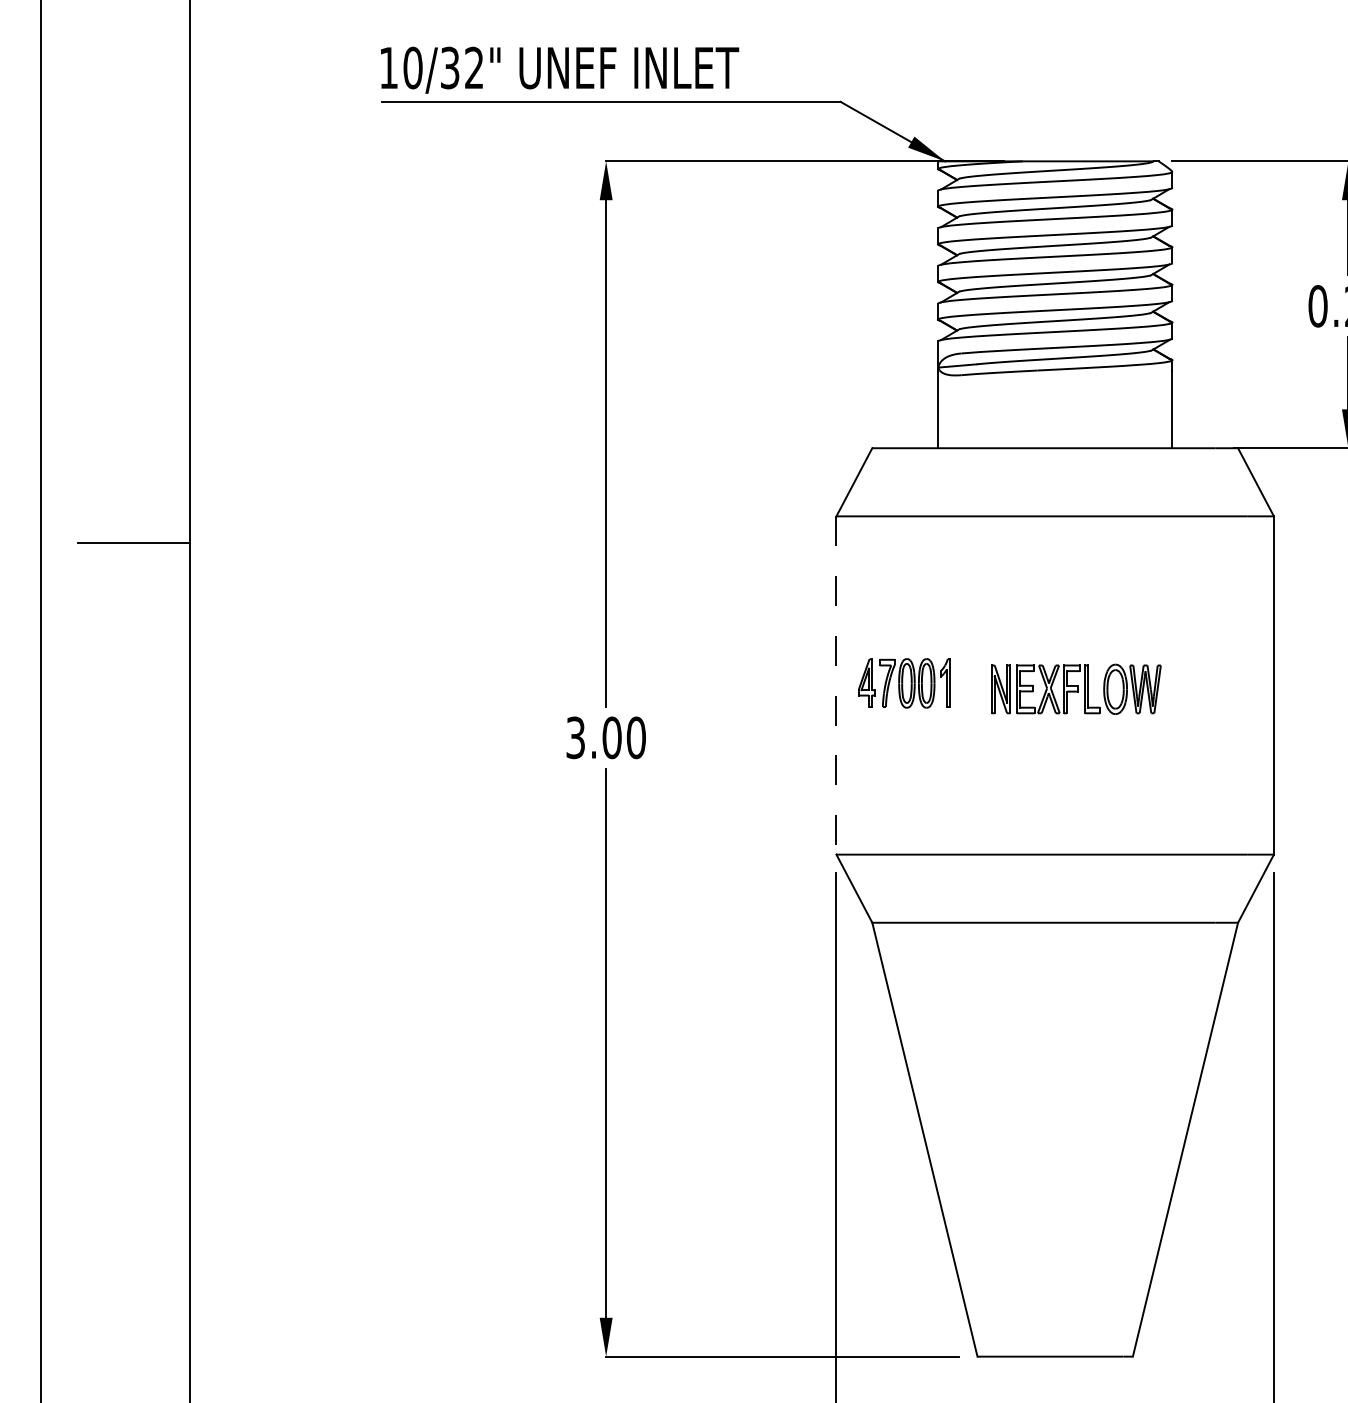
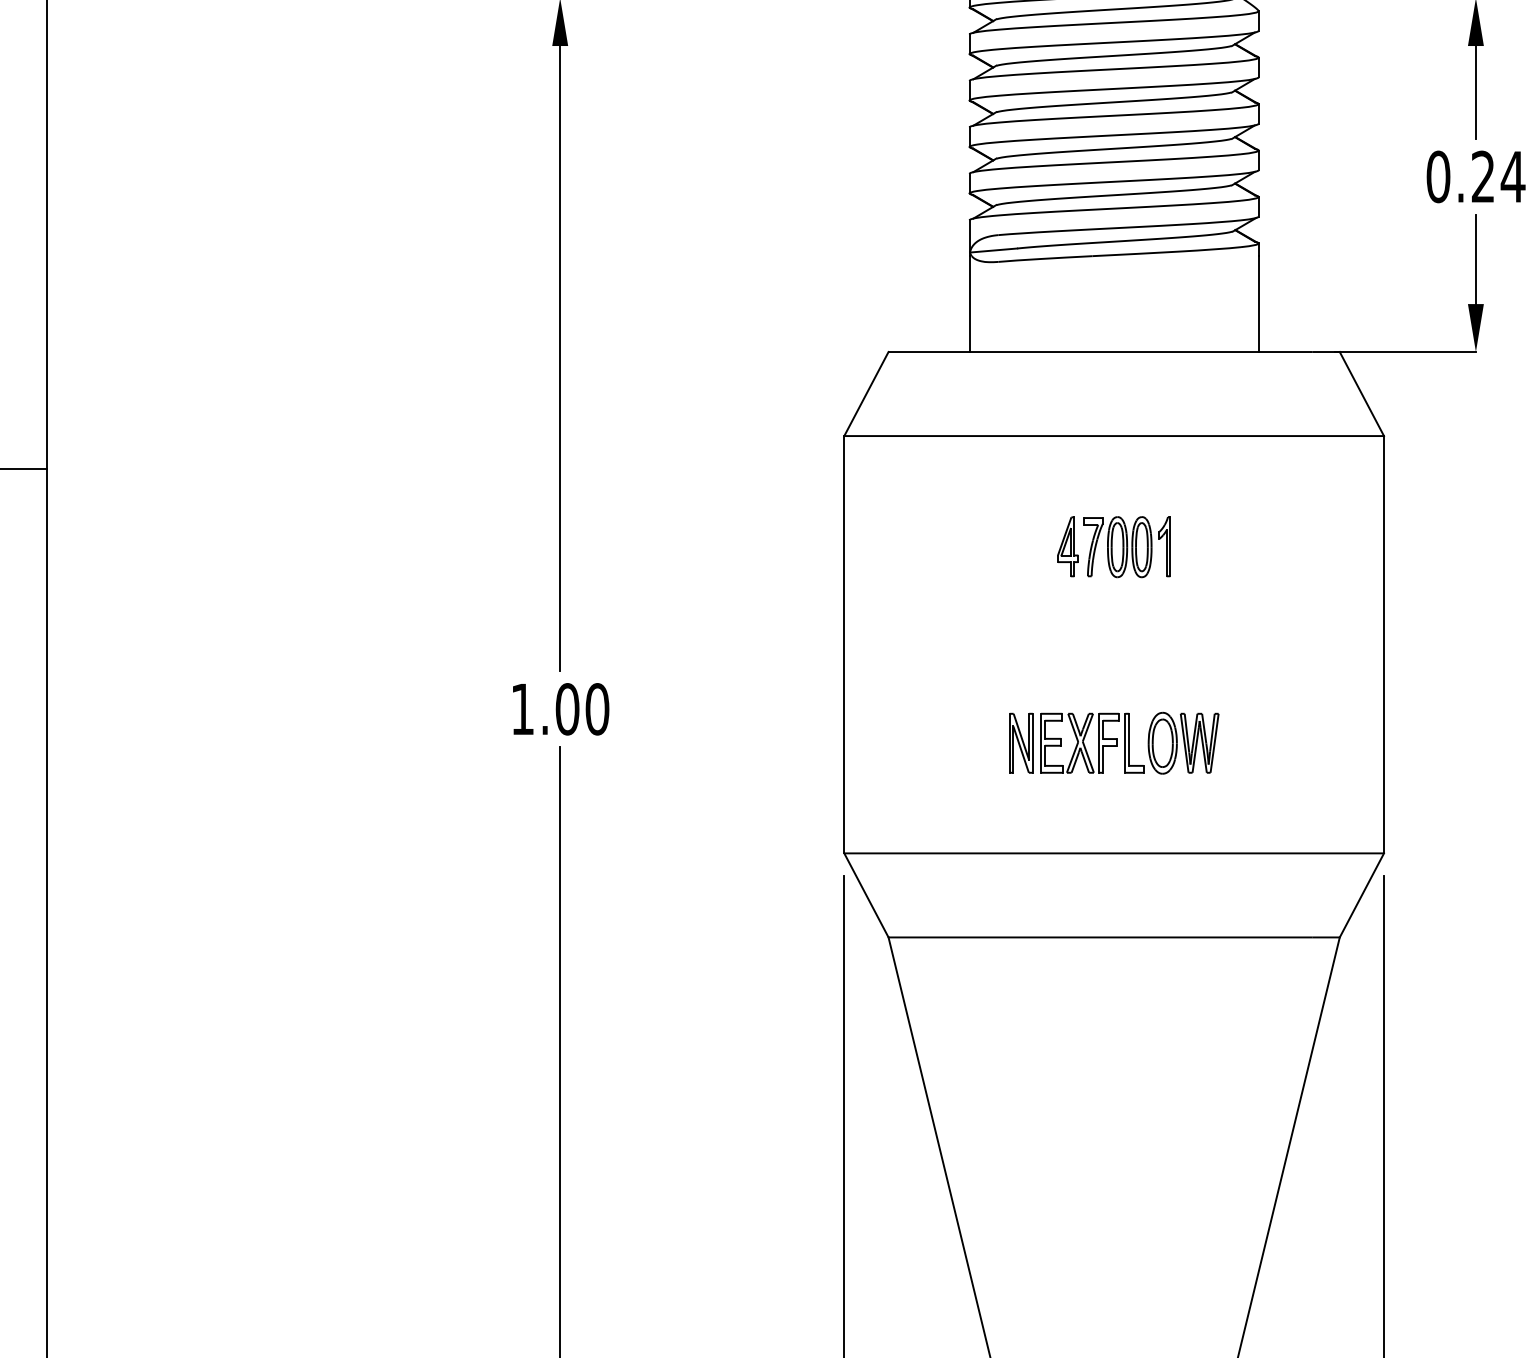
part: (904, 683) -> (1114, 547), moved
line: (836, 686) -> (844, 645), dashed -> solid
part: (1076, 688) -> (1114, 742), moved
text: (575, 737) -> (522, 708), 3.00 -> 1.00

